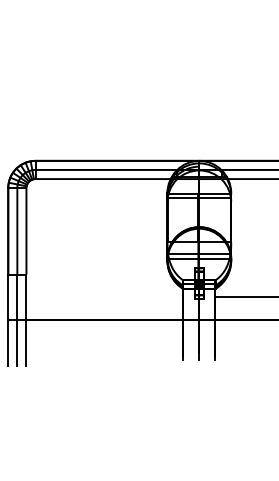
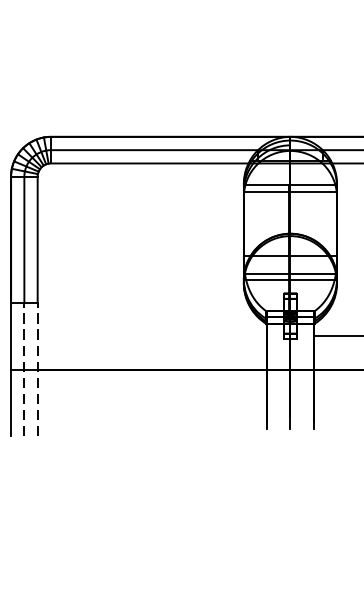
line: (17, 319) -> (24, 368), solid -> dashed
line: (26, 319) -> (37, 368), solid -> dashed

